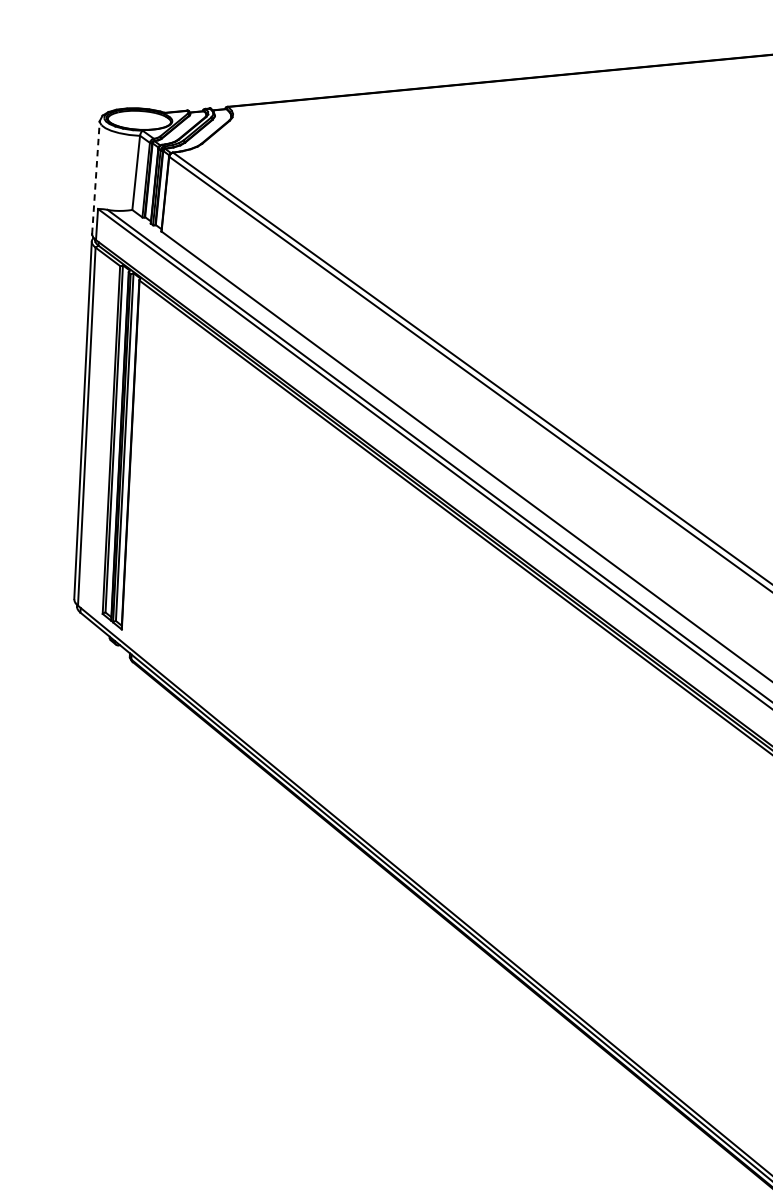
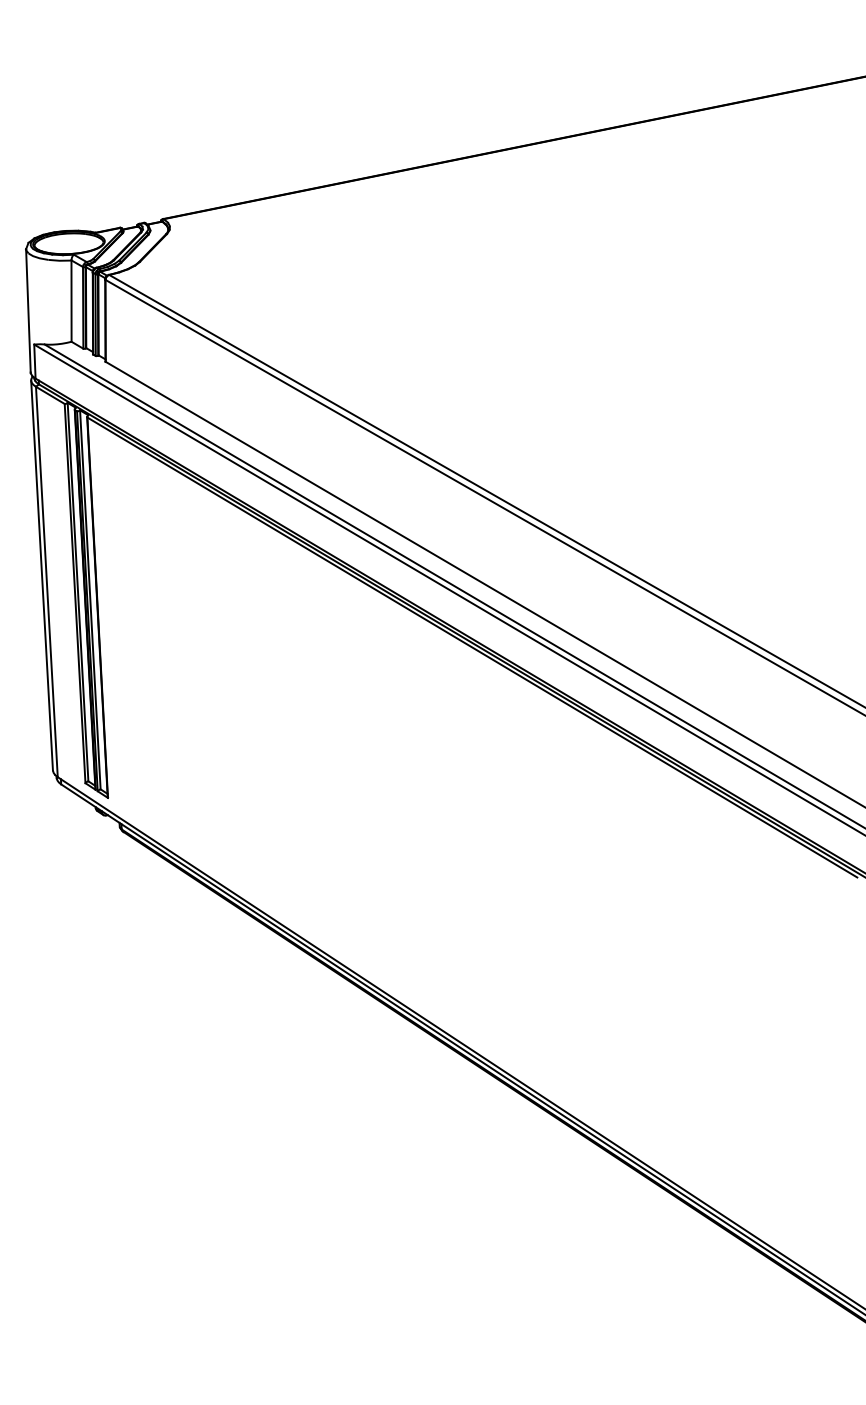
line: (96, 177) -> (28, 310), dashed -> solid

